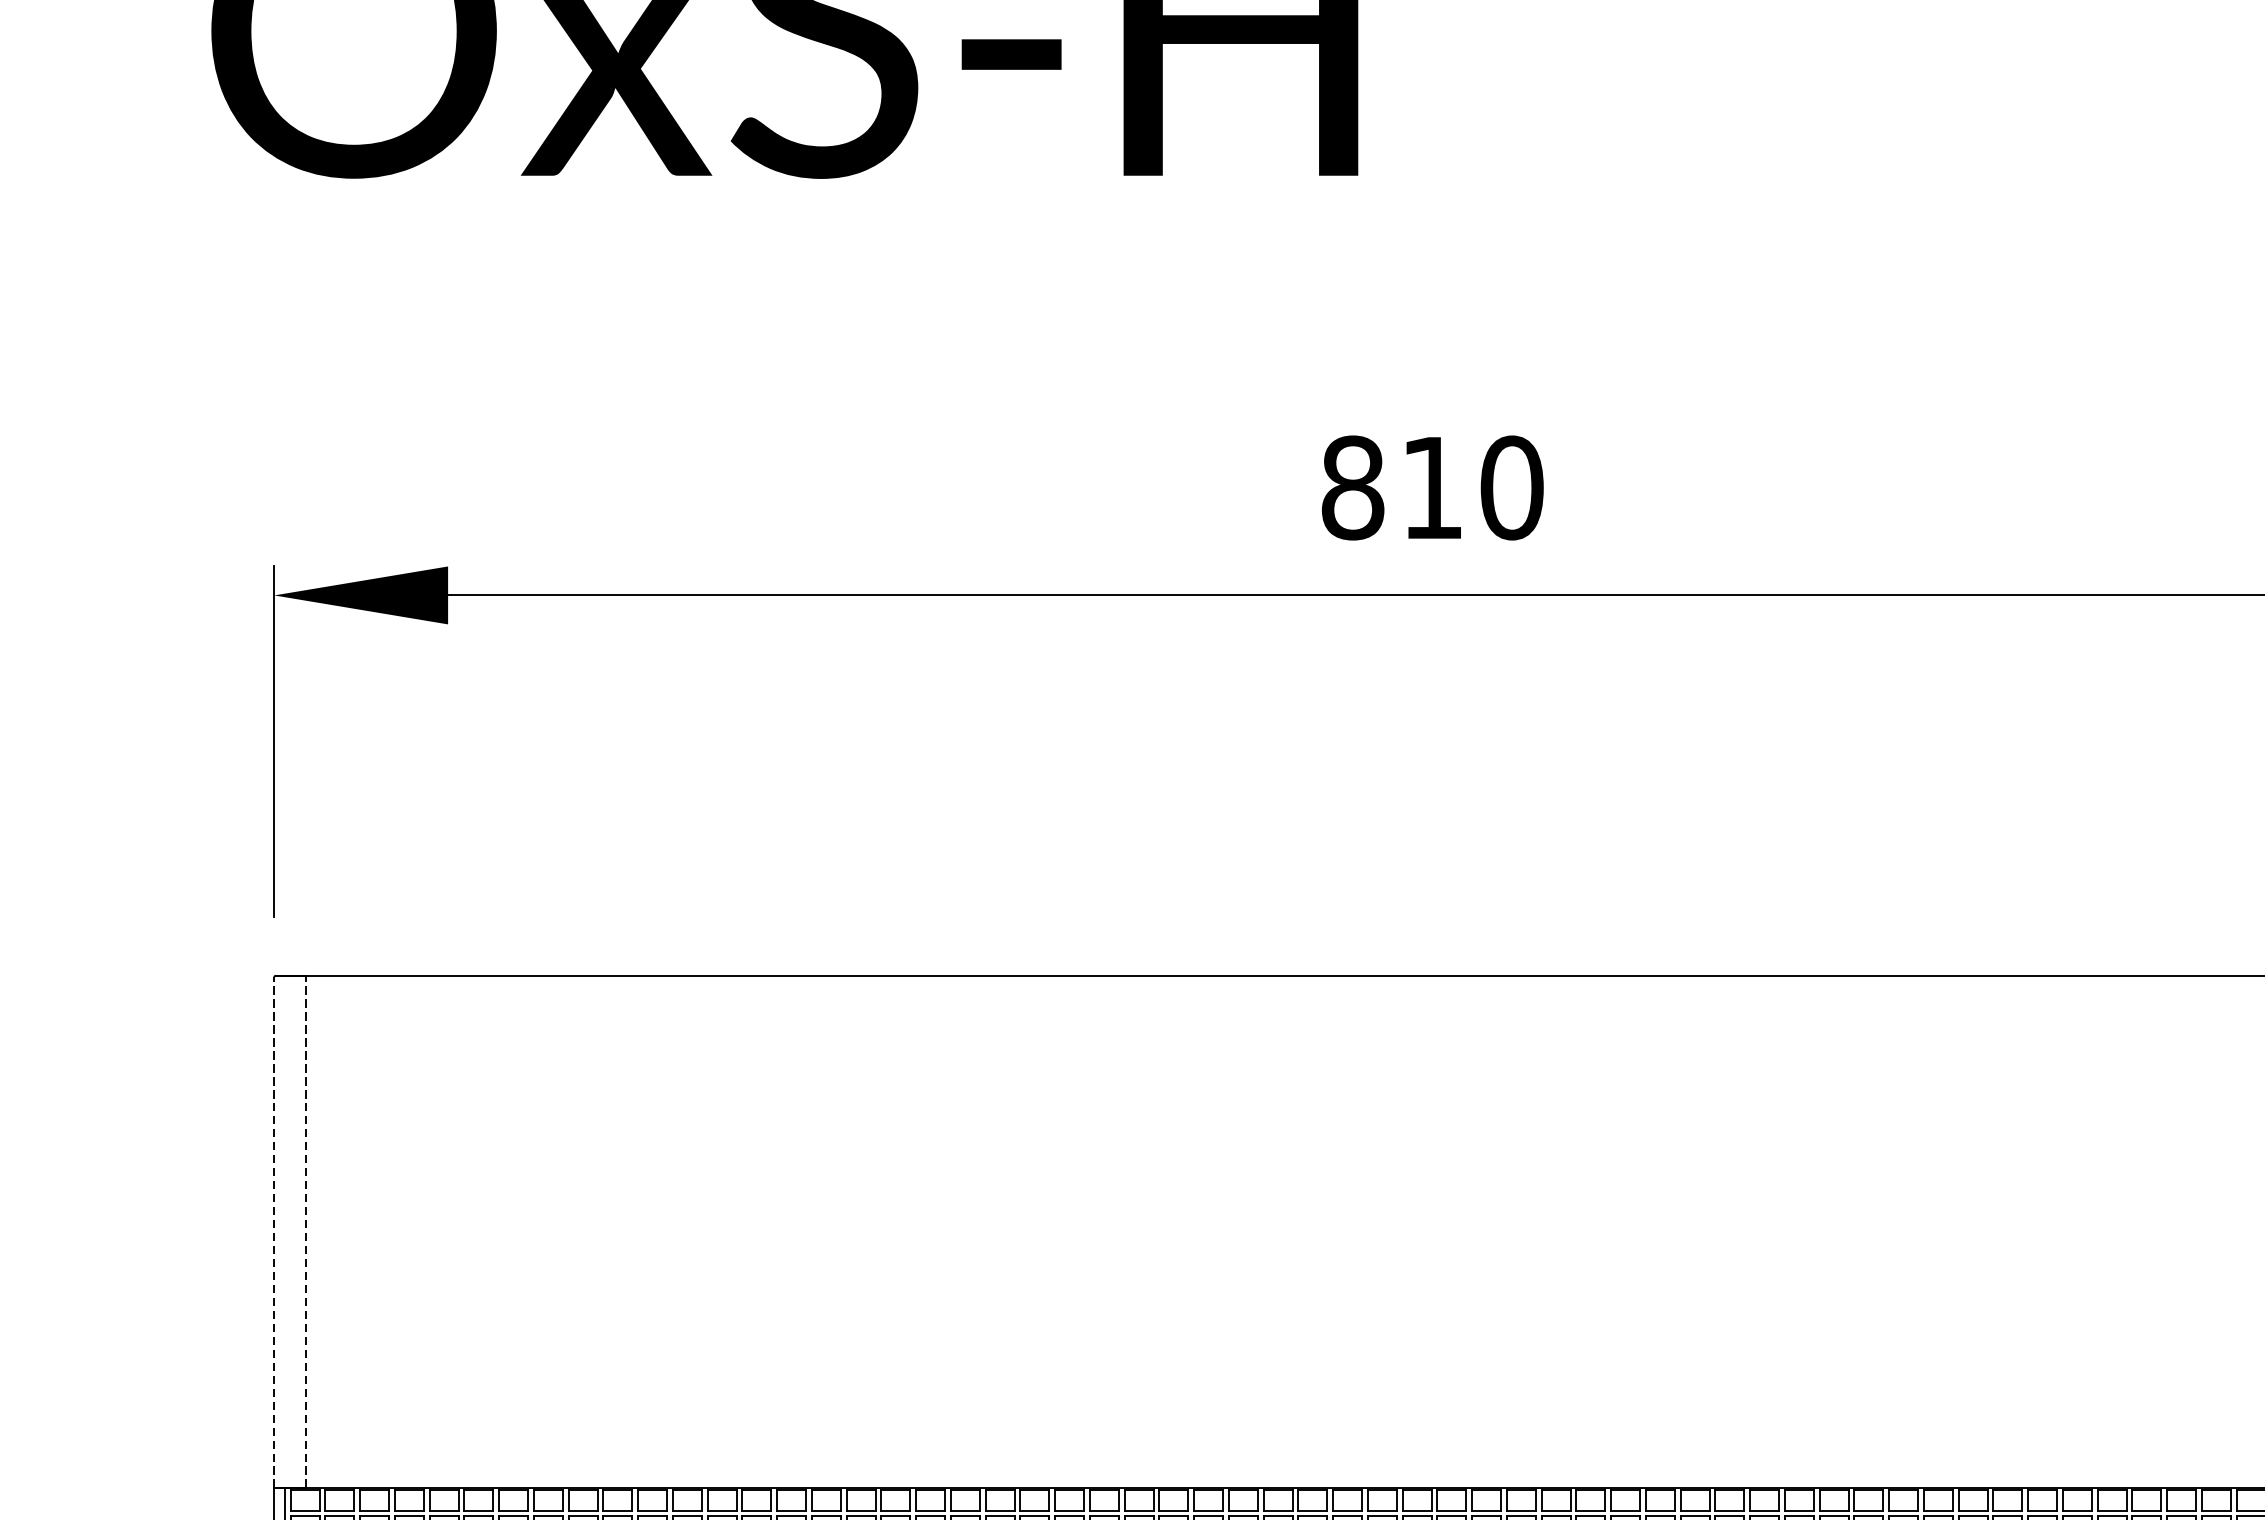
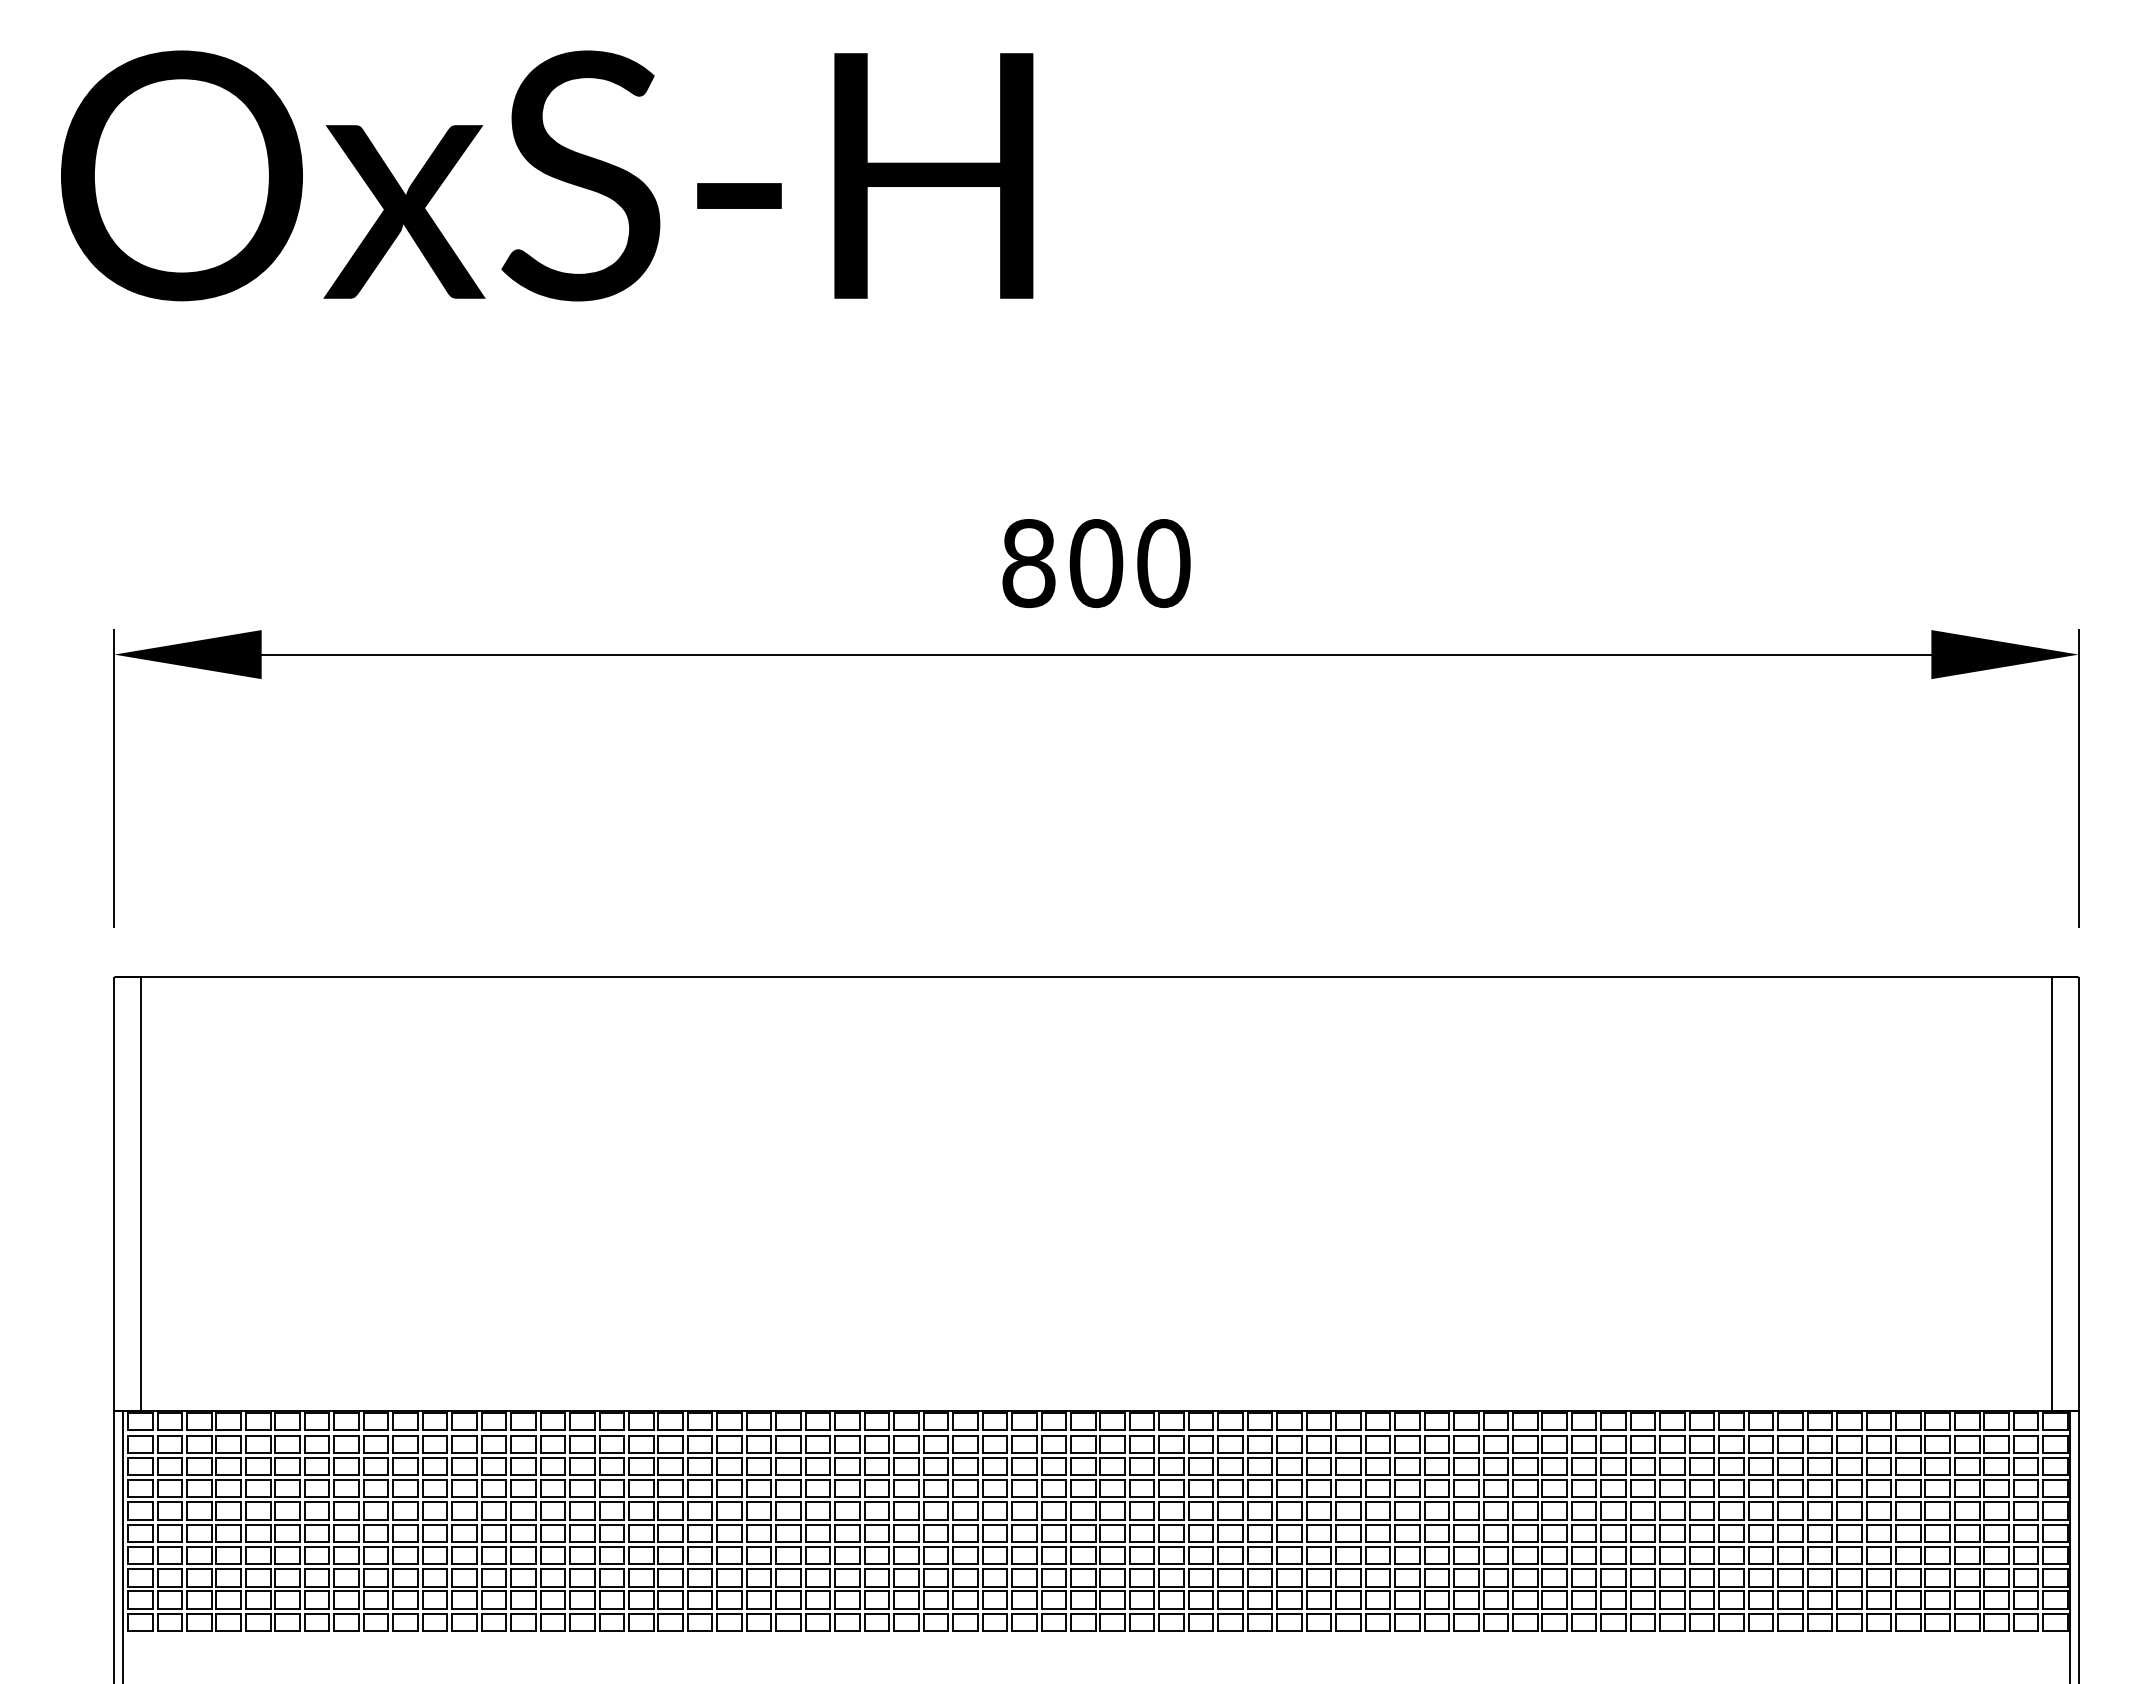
text: (1432, 487) -> (1096, 563), 810 -> 800
line: (306, 1230) -> (141, 1193), dashed -> solid
line: (274, 1232) -> (114, 1194), dashed -> solid

